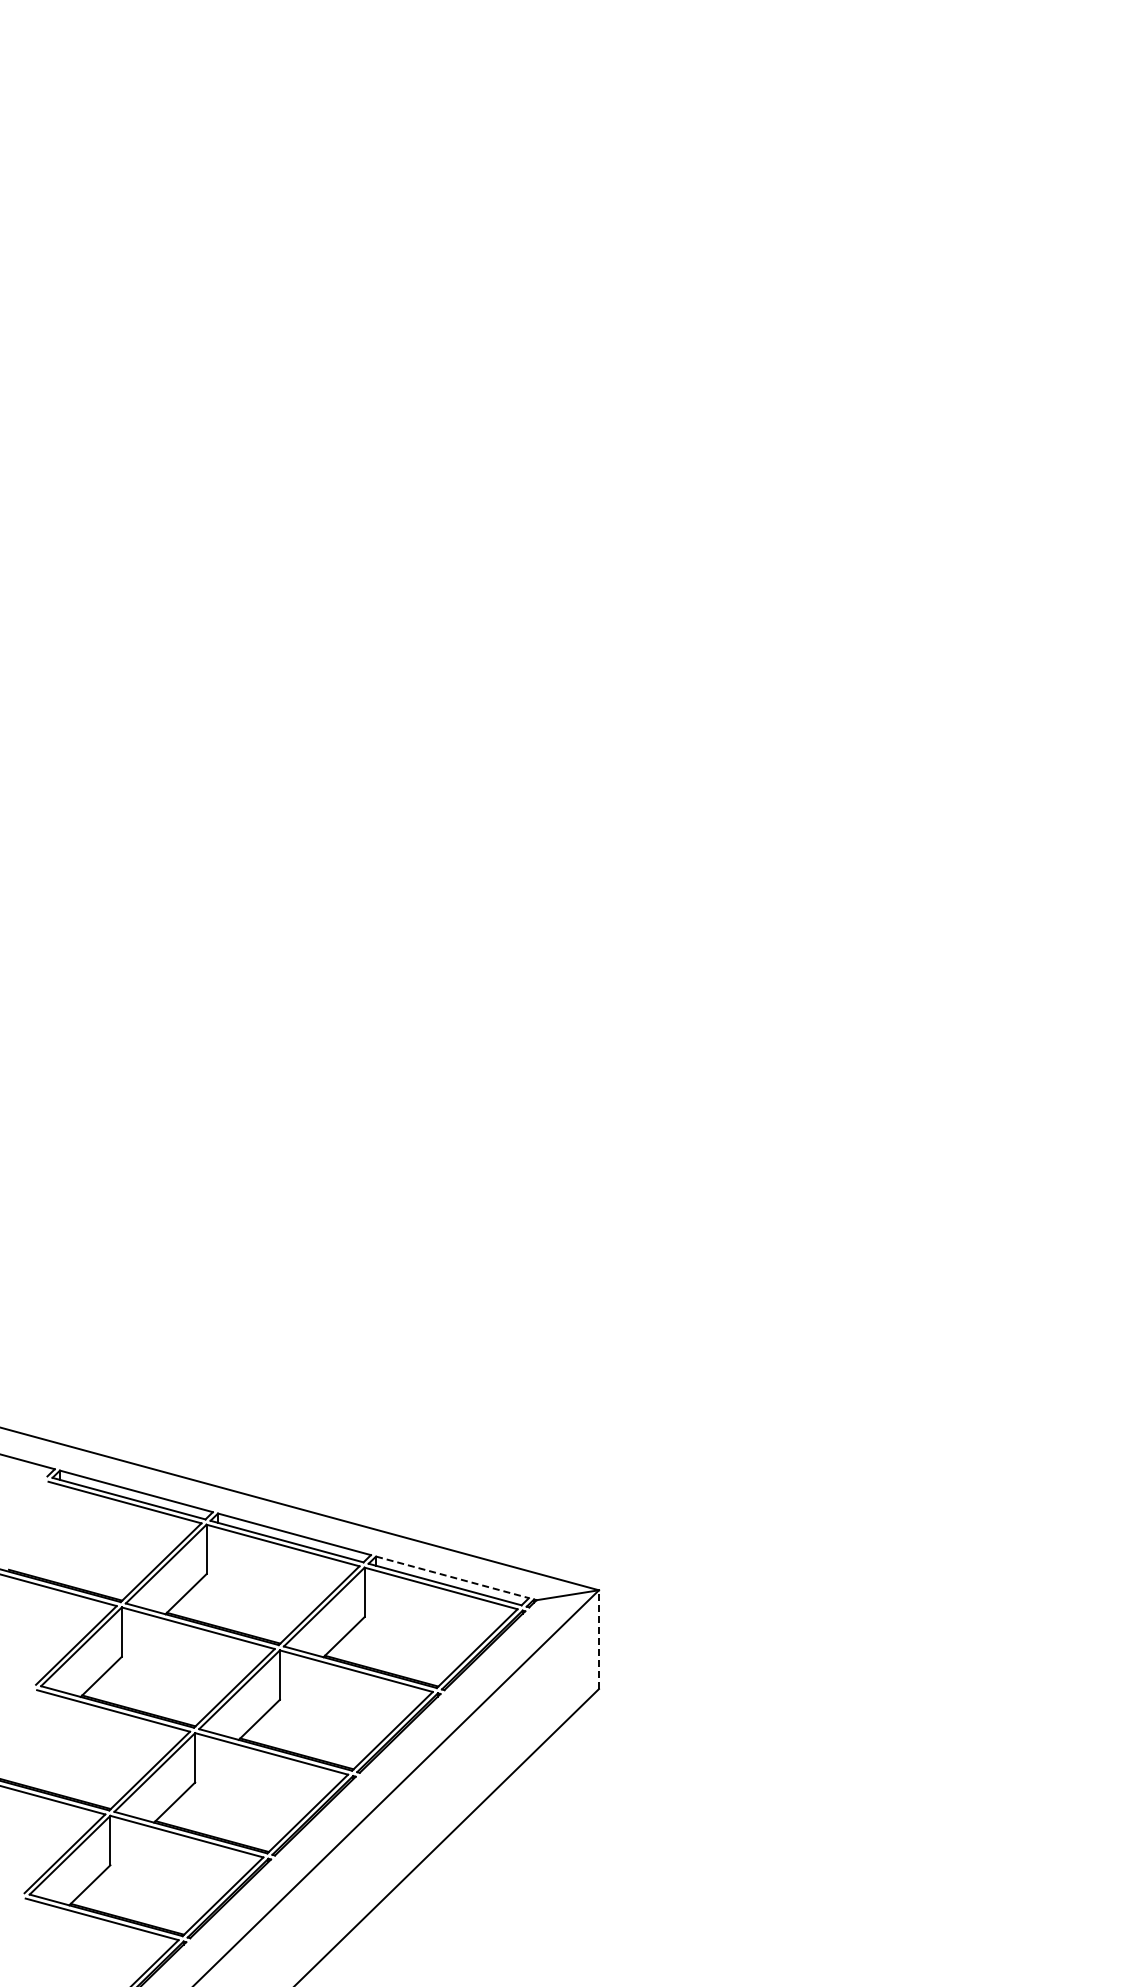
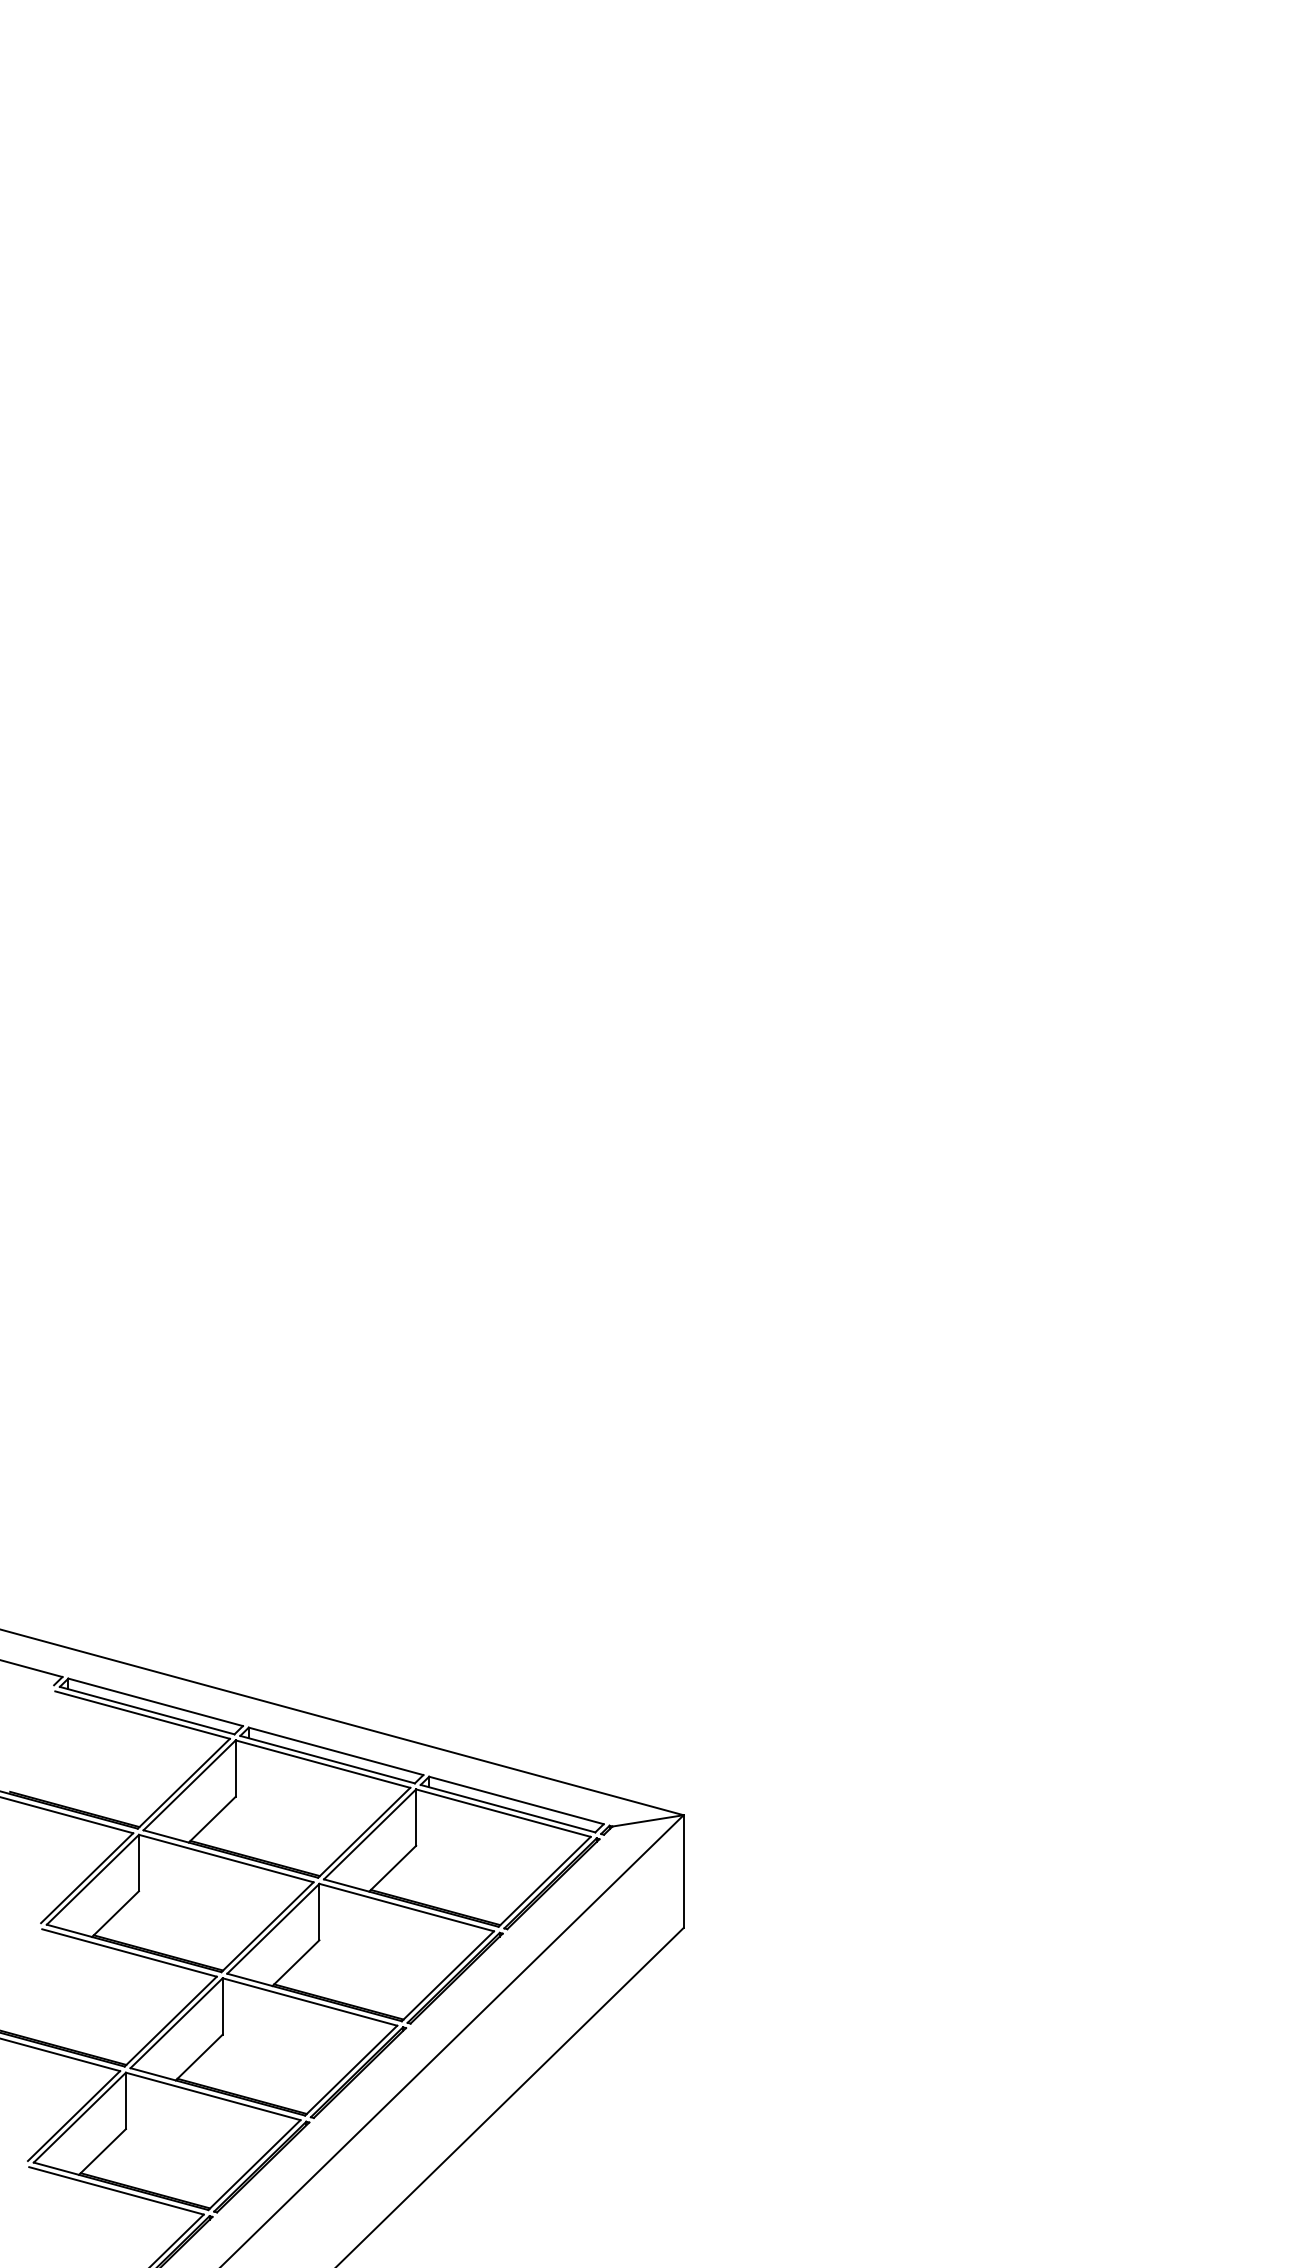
line: (453, 1577) -> (517, 1800), dashed -> solid
line: (598, 1639) -> (683, 1871), dashed -> solid

